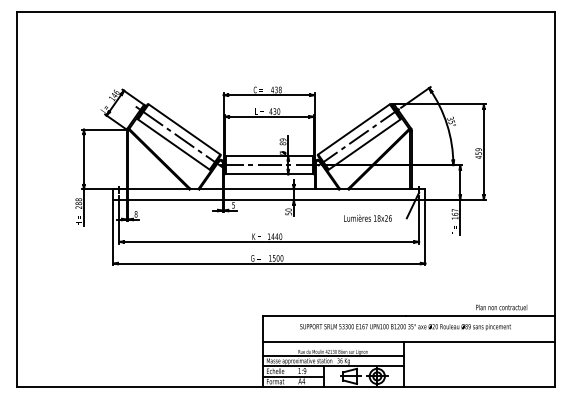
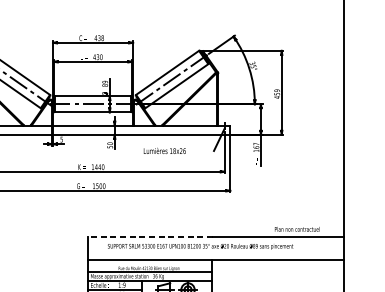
text: (367, 217) -> (164, 150), moved
line: (334, 315) -> (150, 236), solid -> dashed
text: (405, 327) -> (200, 246), moved

